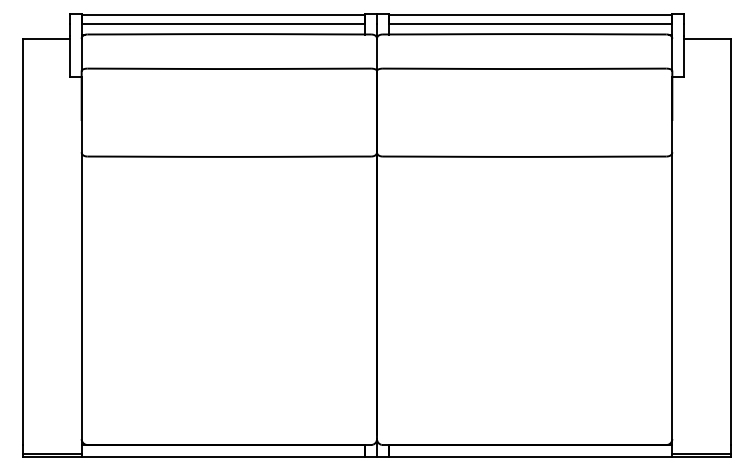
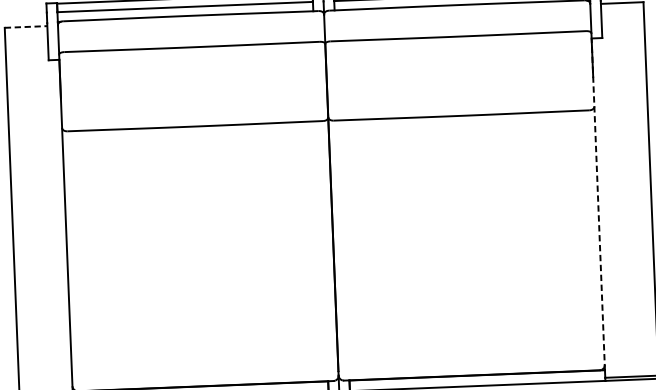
line: (46, 39) -> (26, 27), solid -> dashed
line: (672, 260) -> (598, 203), solid -> dashed

